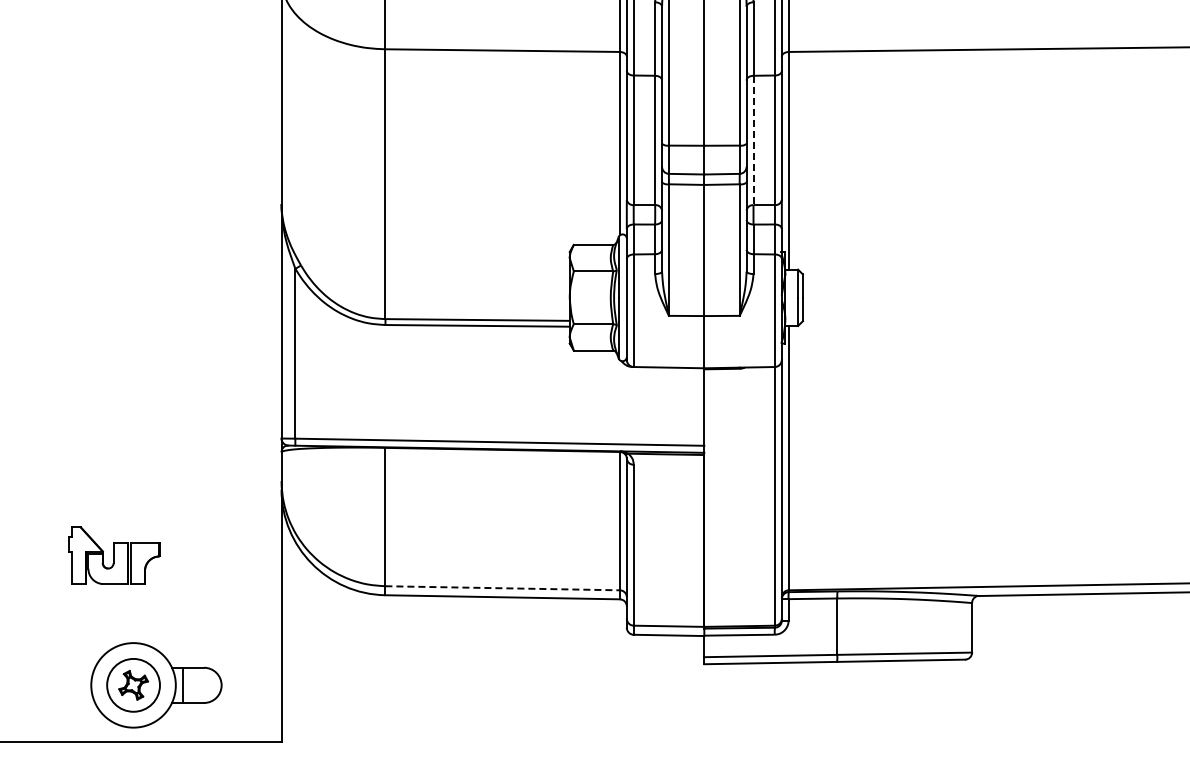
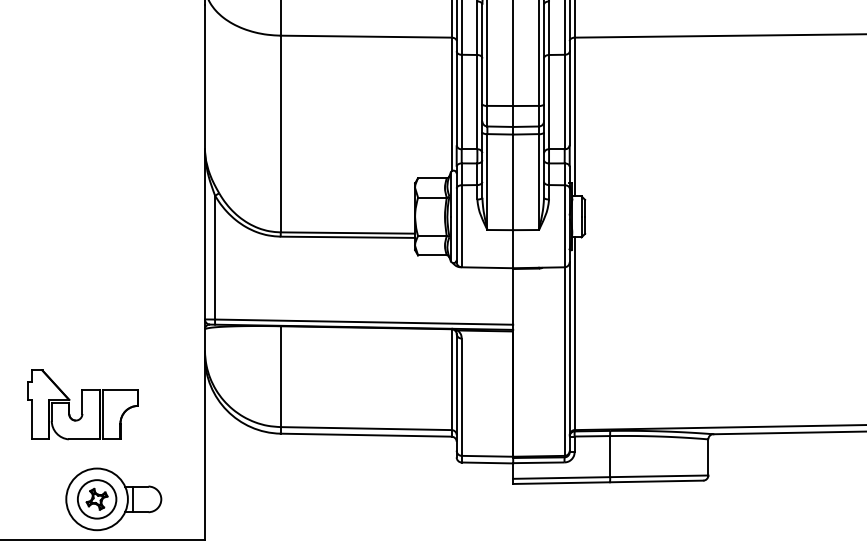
line: (753, 140) -> (549, 102), dashed -> solid
part: (113, 555) -> (82, 404), size x1.67
line: (503, 588) -> (366, 428), dashed -> solid

